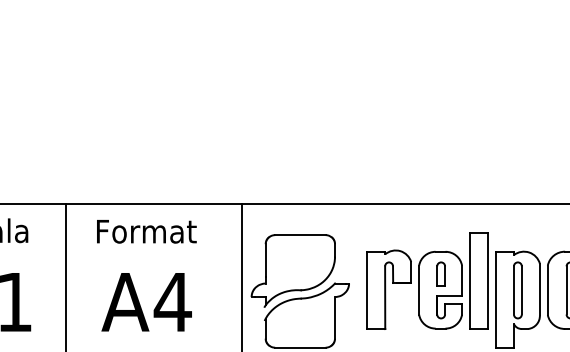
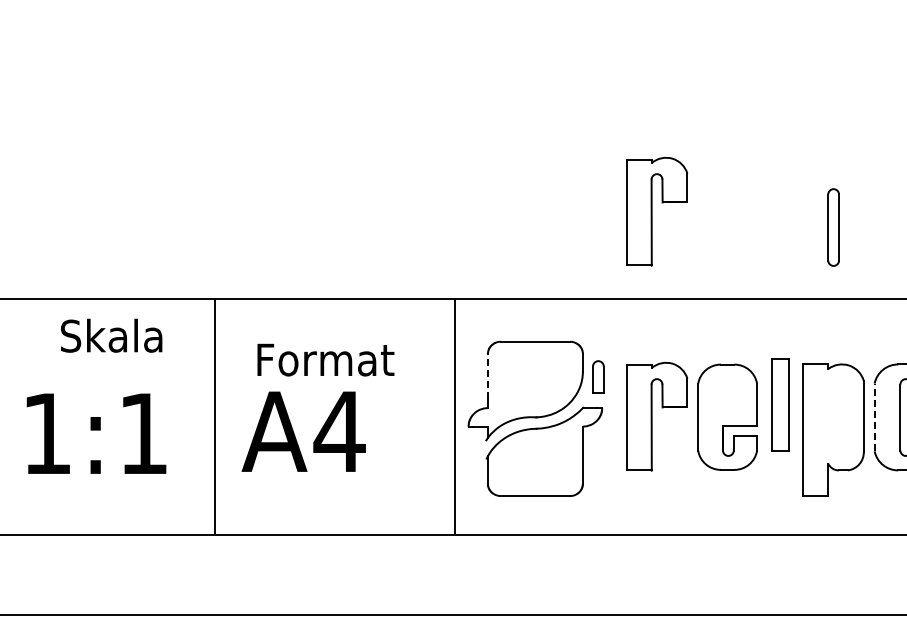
part: (388, 140) -> (656, 211), added
text: (146, 231) -> (325, 359), moved
line: (265, 260) -> (487, 376), solid -> dashed
part: (441, 273) -> (598, 376), moved
part: (479, 280) -> (780, 404), size x0.7
part: (517, 290) -> (833, 227), moved
line: (547, 290) -> (874, 417), solid -> dashed
text: (146, 302) -> (303, 431), moved

